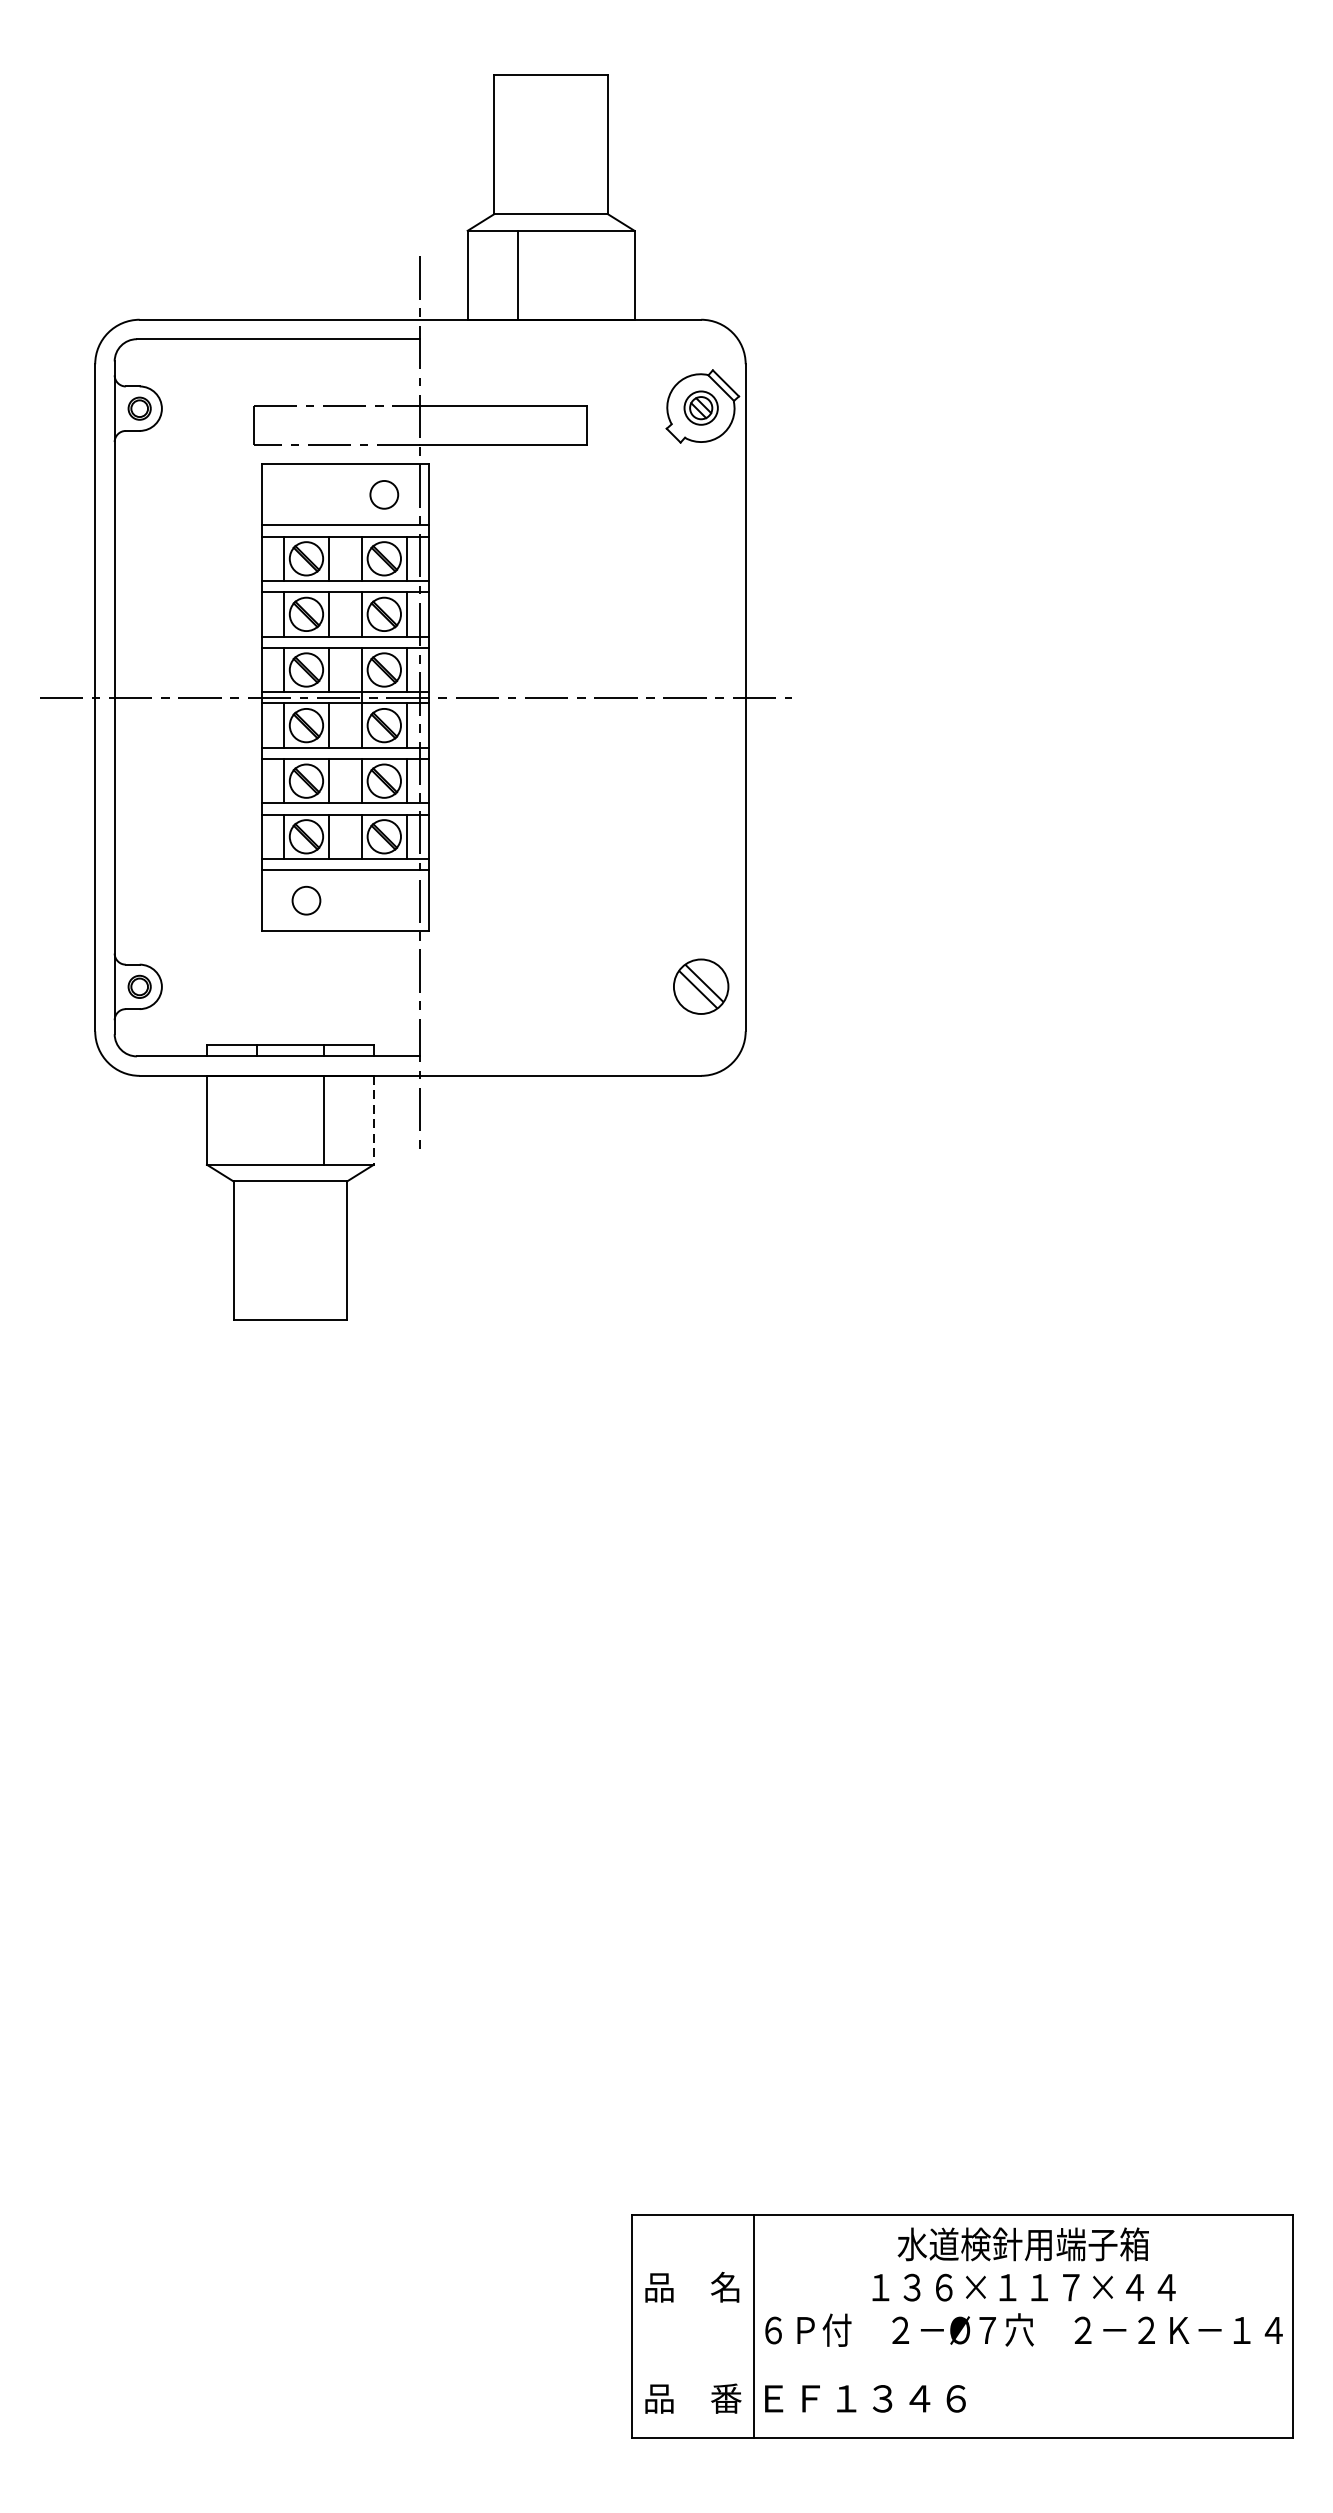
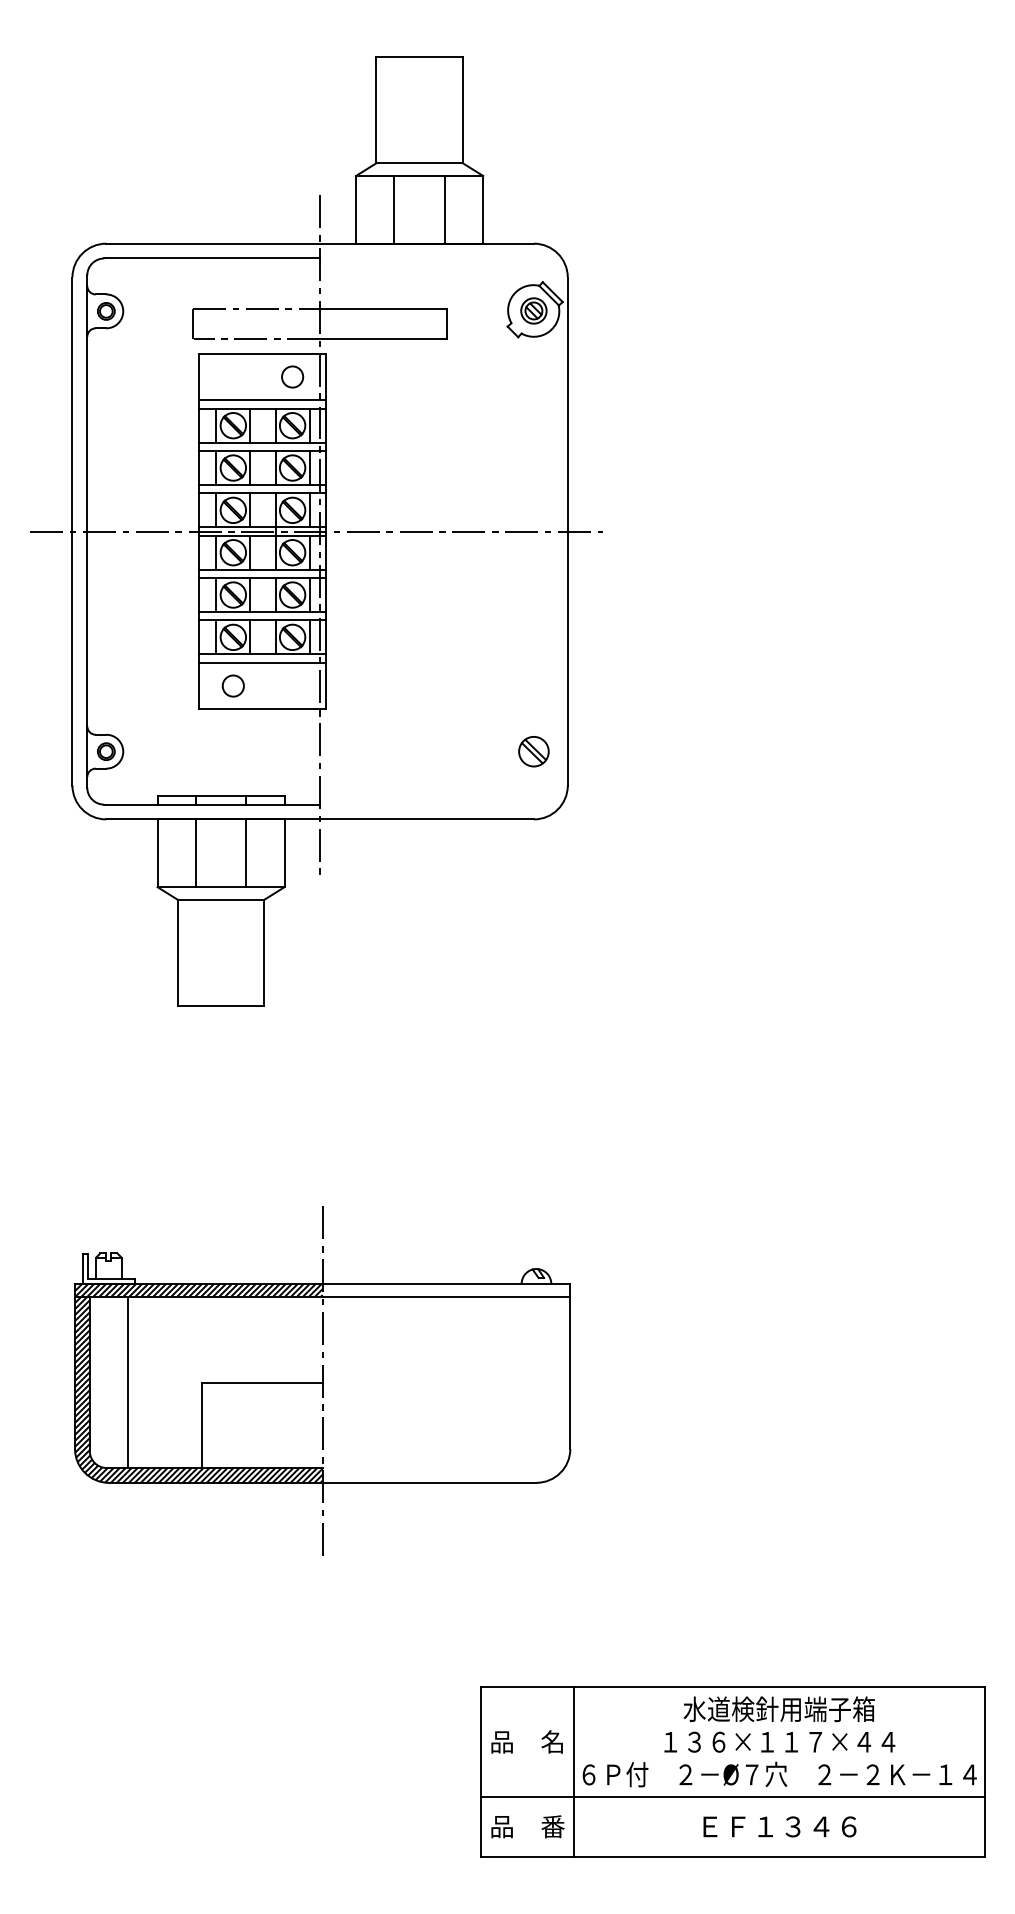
line: (585, 274) -> (445, 209), added
part: (700, 986) -> (533, 751), size x0.71
line: (256, 1120) -> (195, 853), added
line: (373, 1120) -> (284, 853), dashed -> solid
part: (423, 1812) -> (322, 1380), added
line: (961, 2360) -> (732, 1797), added
text: (864, 2398) -> (779, 1826), moved

